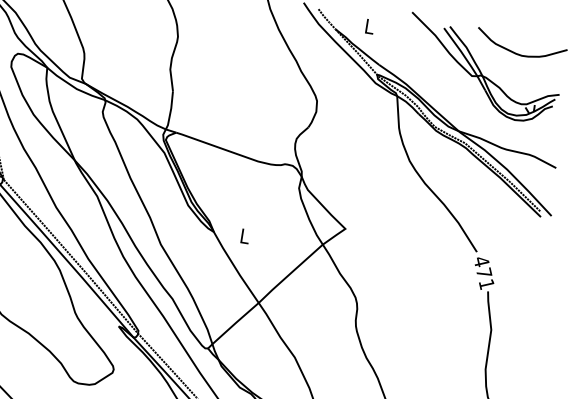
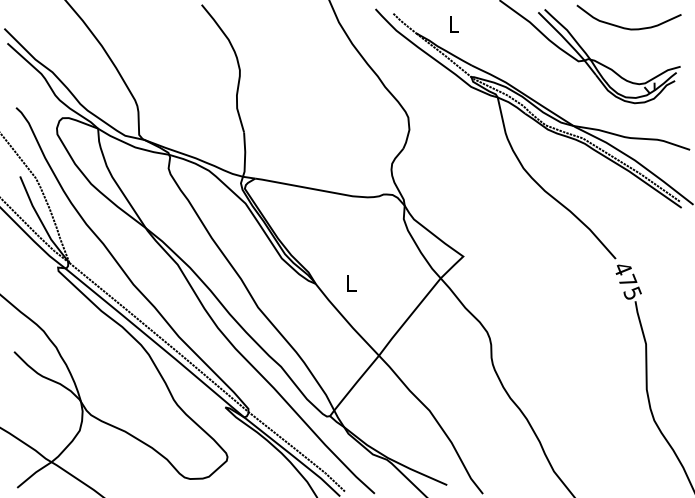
text: (486, 284) -> (632, 293), 471 -> 475

